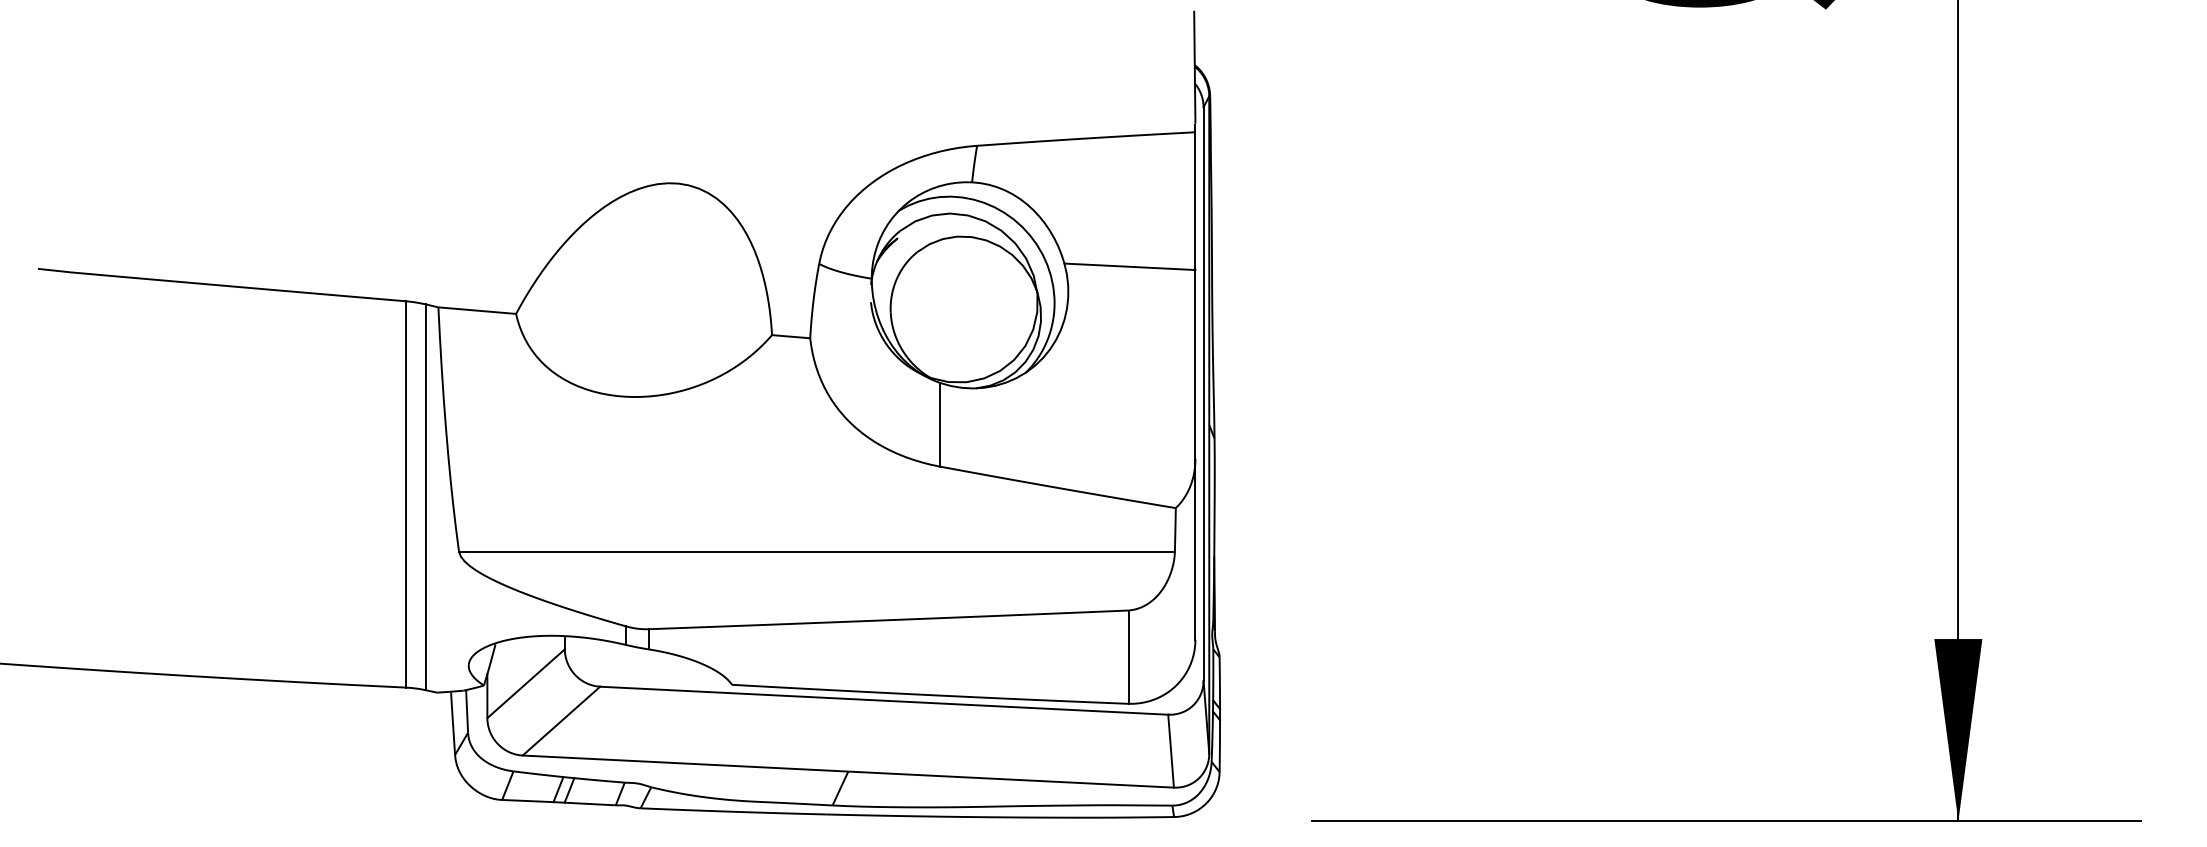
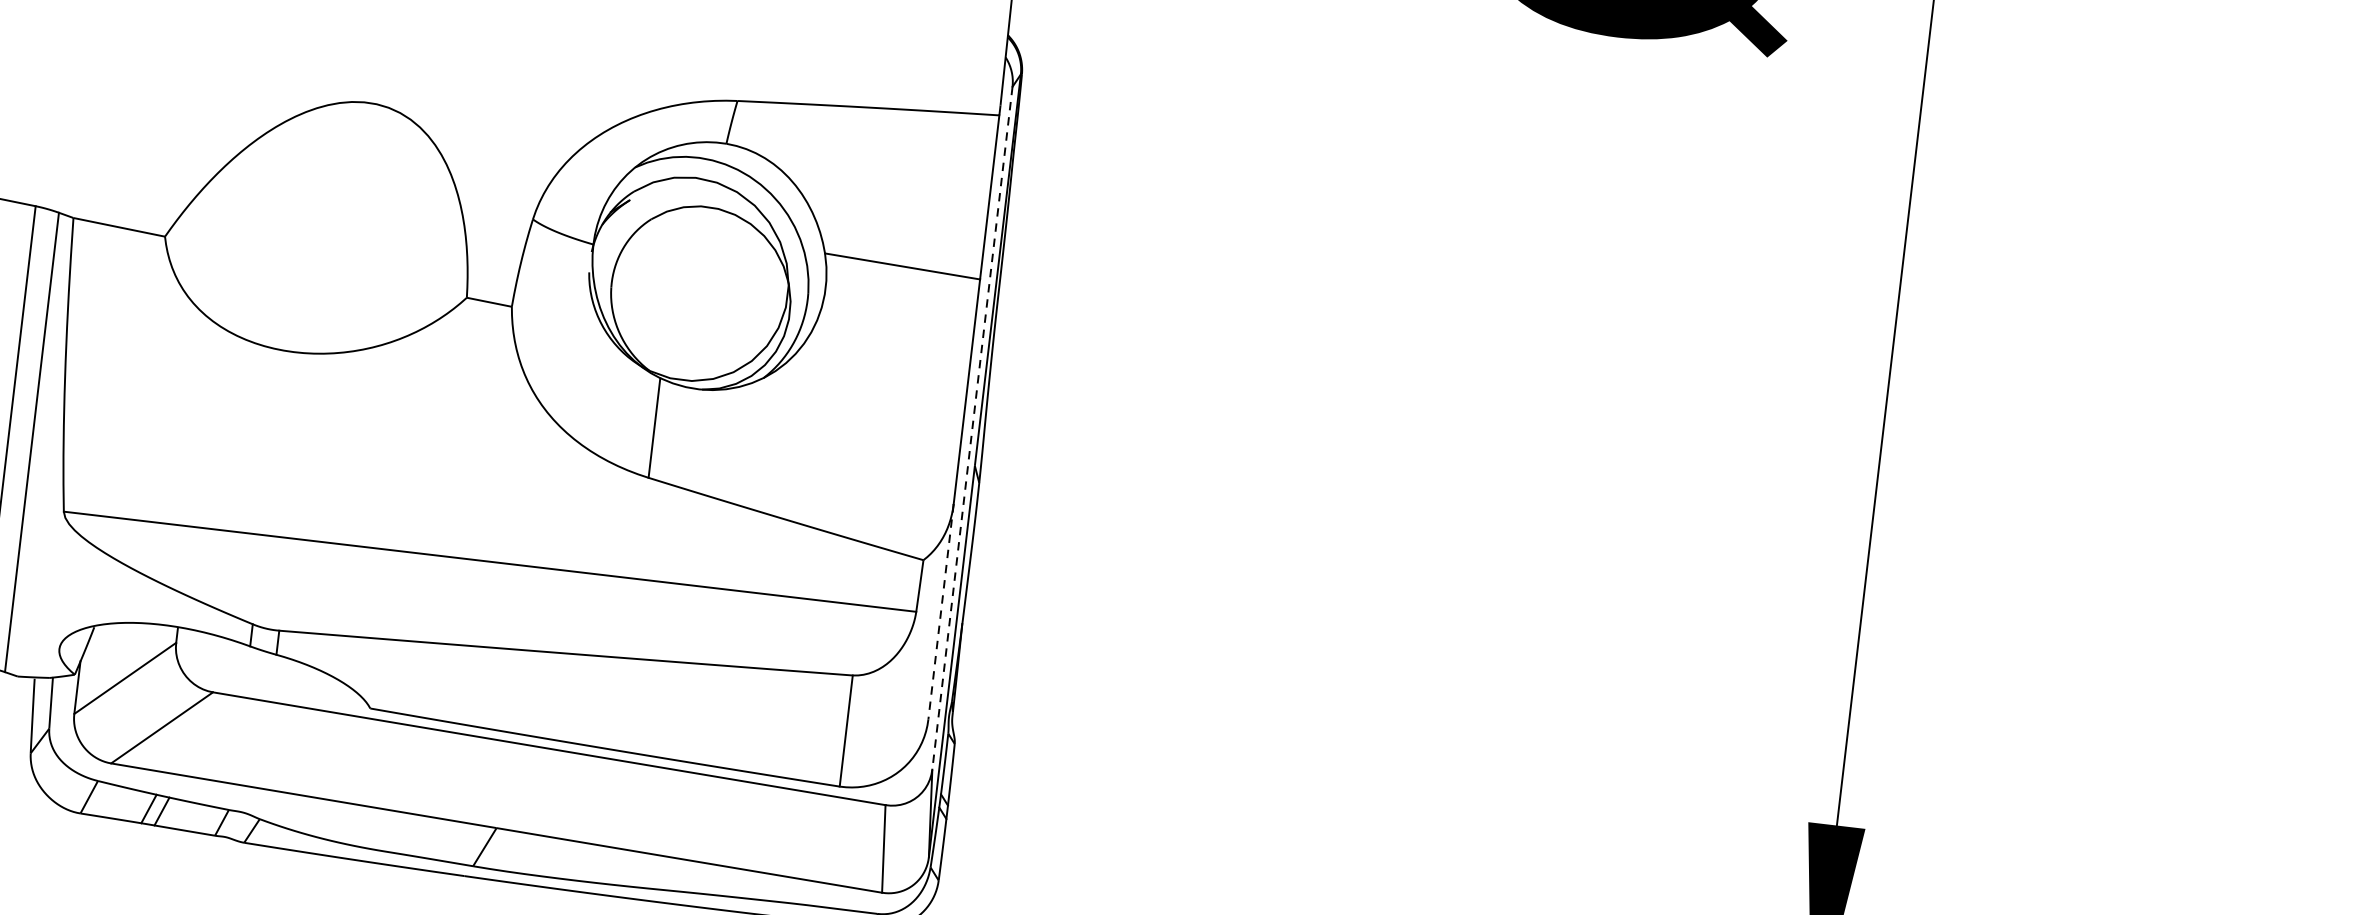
line: (1203, 394) -> (972, 428), solid -> dashed
line: (1195, 549) -> (941, 612), solid -> dashed

